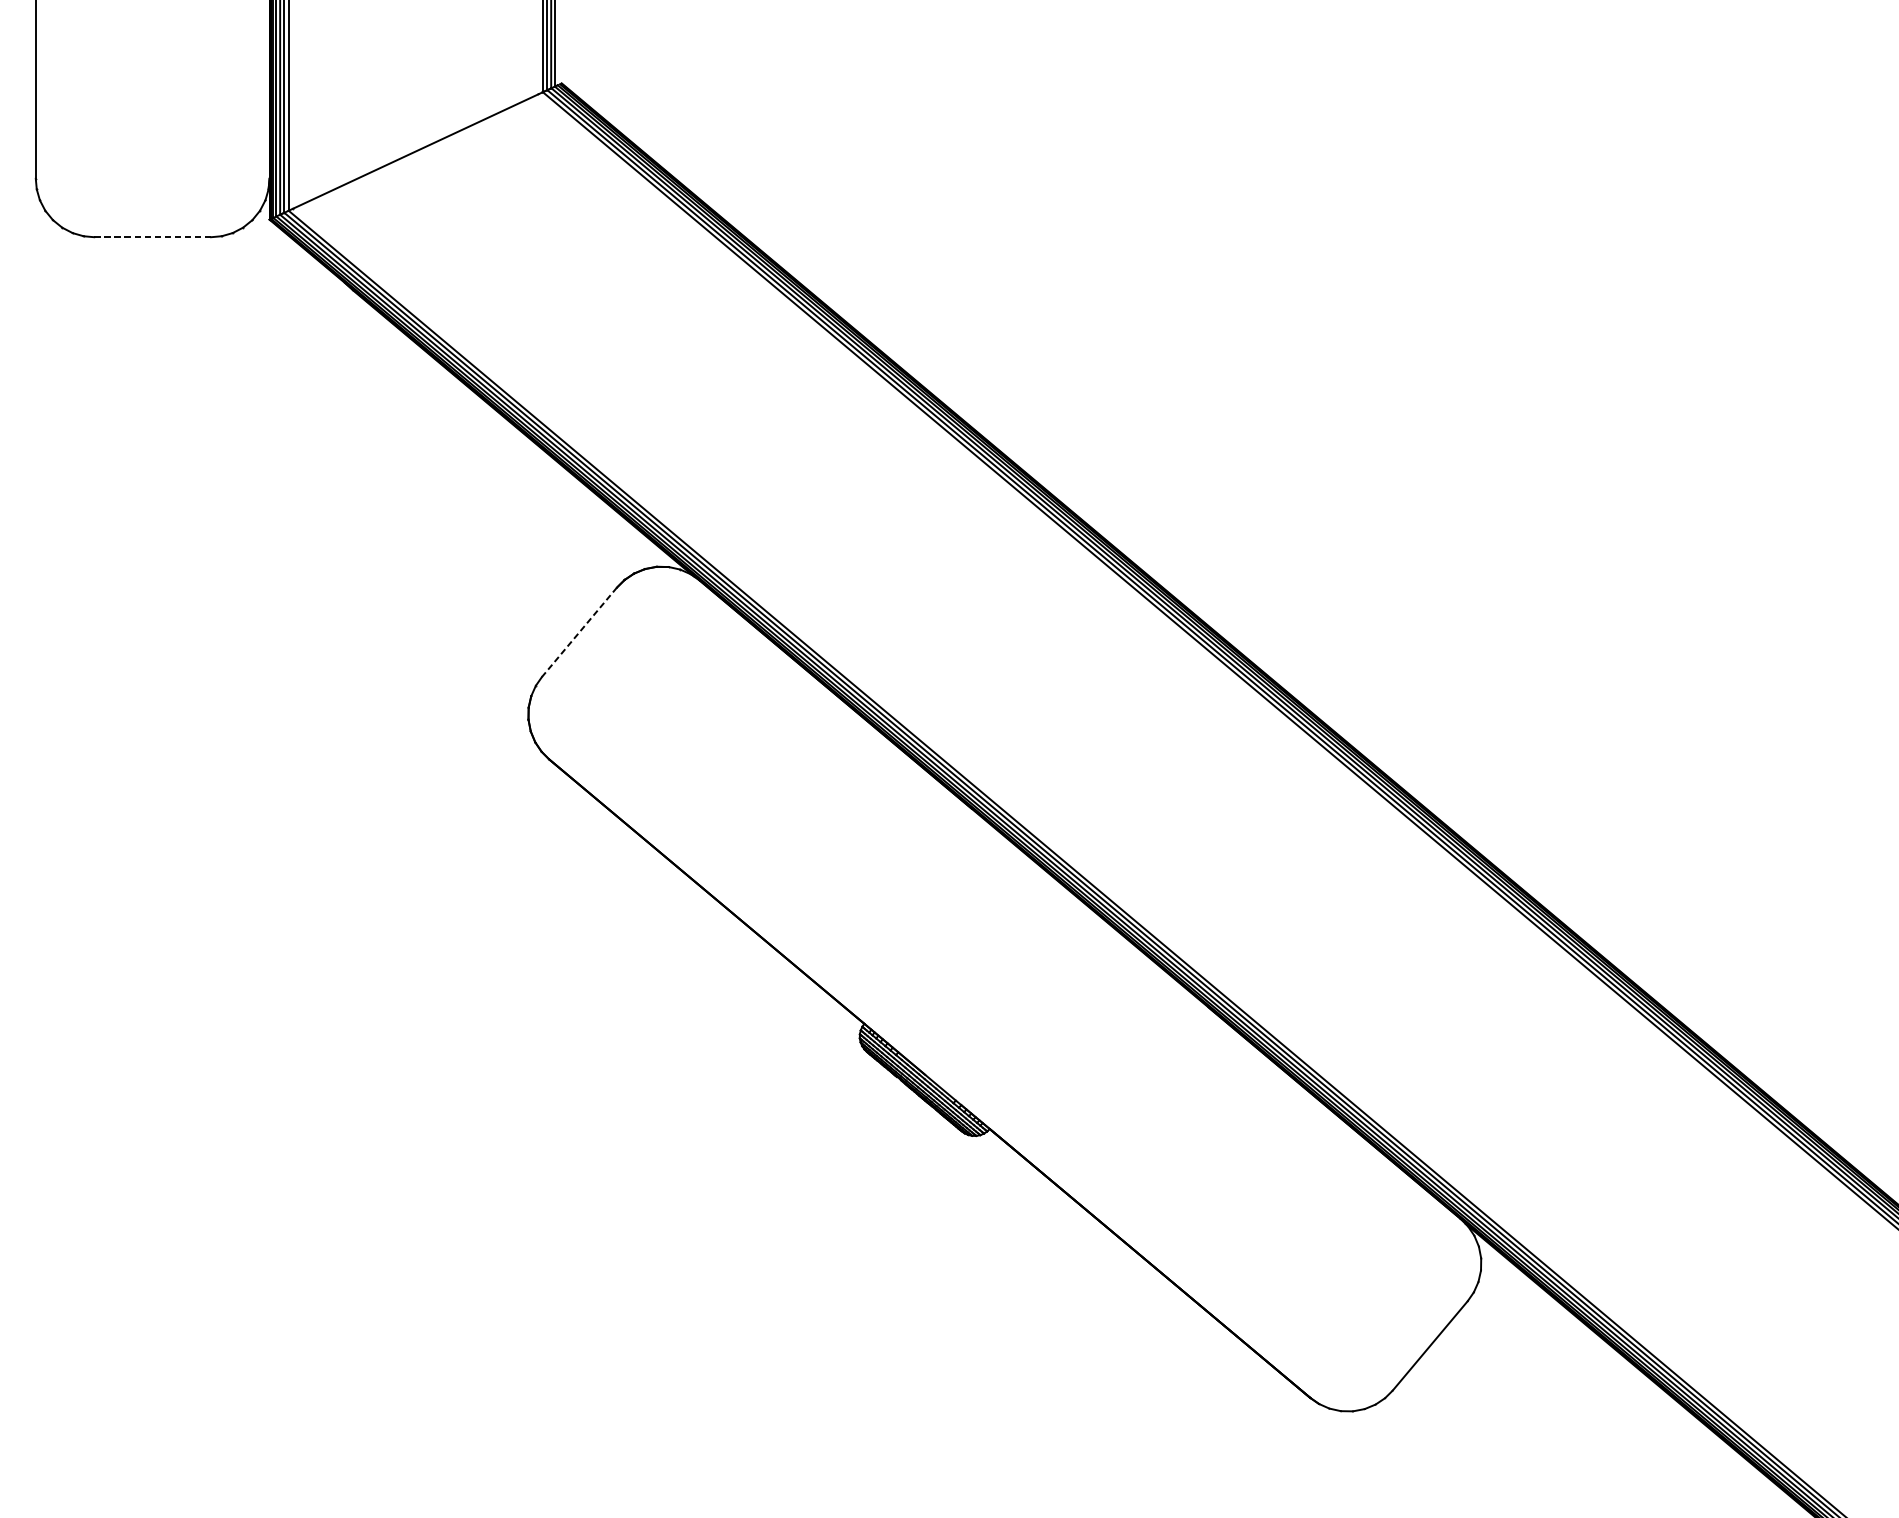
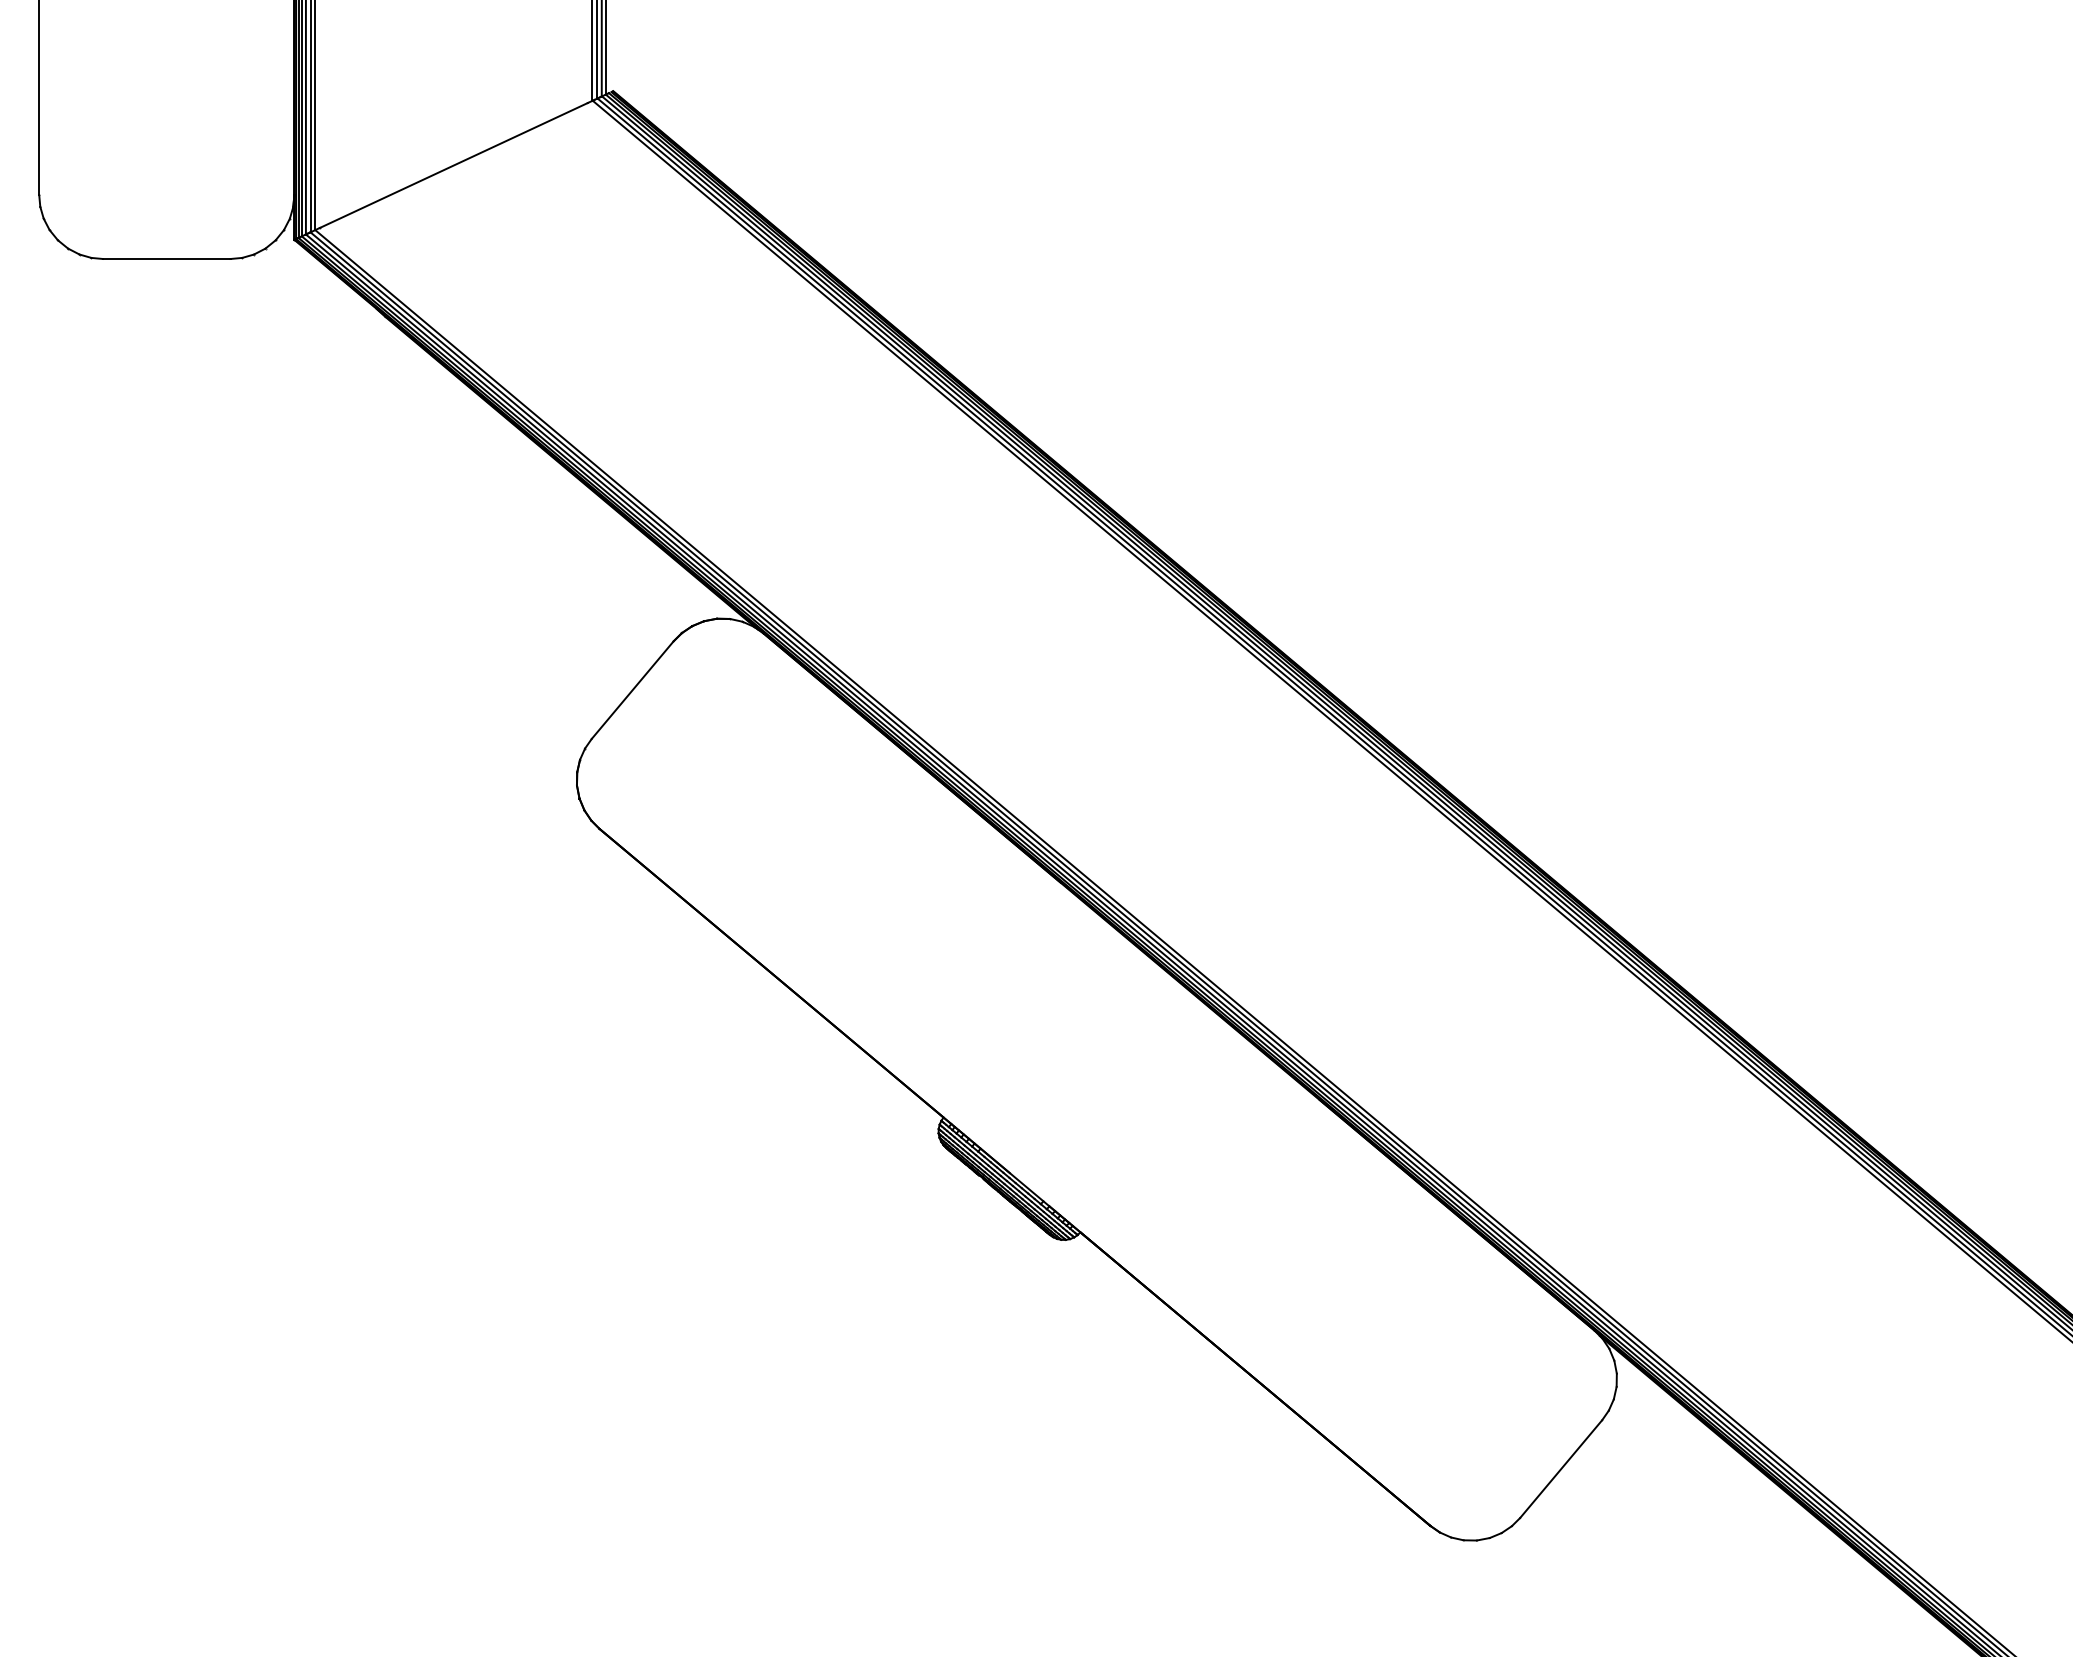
line: (152, 237) -> (166, 259), dashed -> solid
line: (579, 632) -> (632, 690), dashed -> solid

